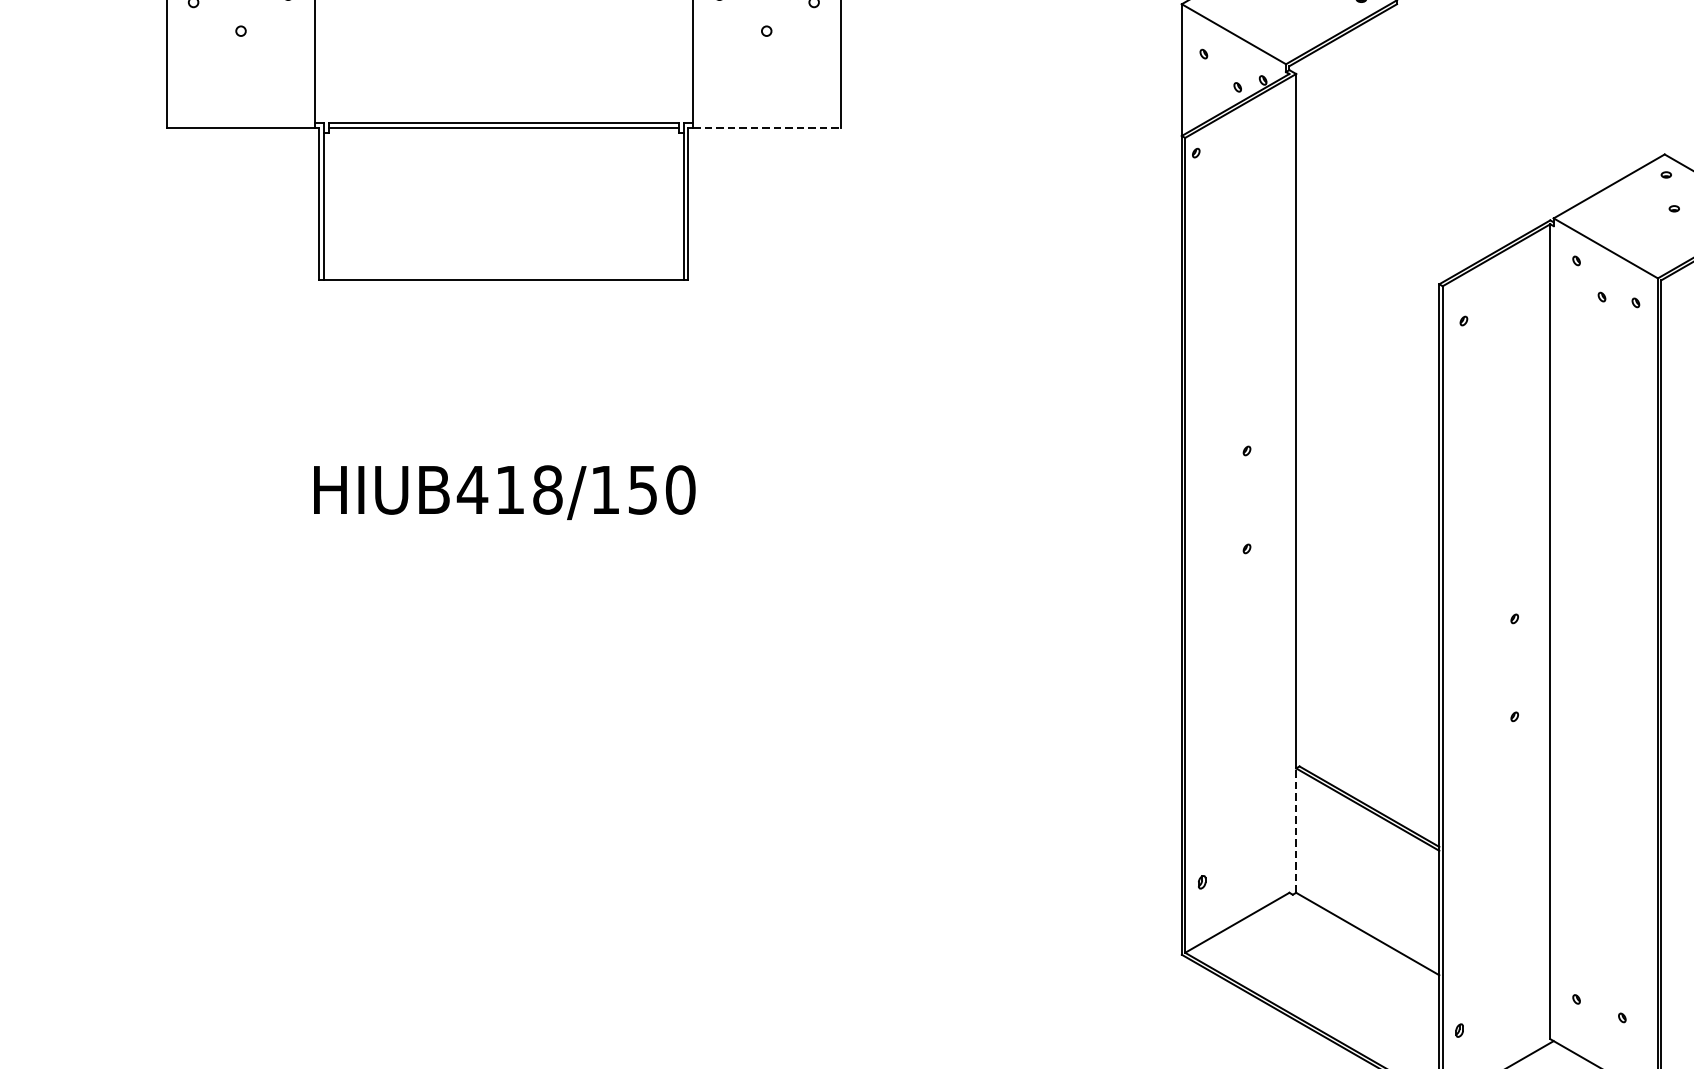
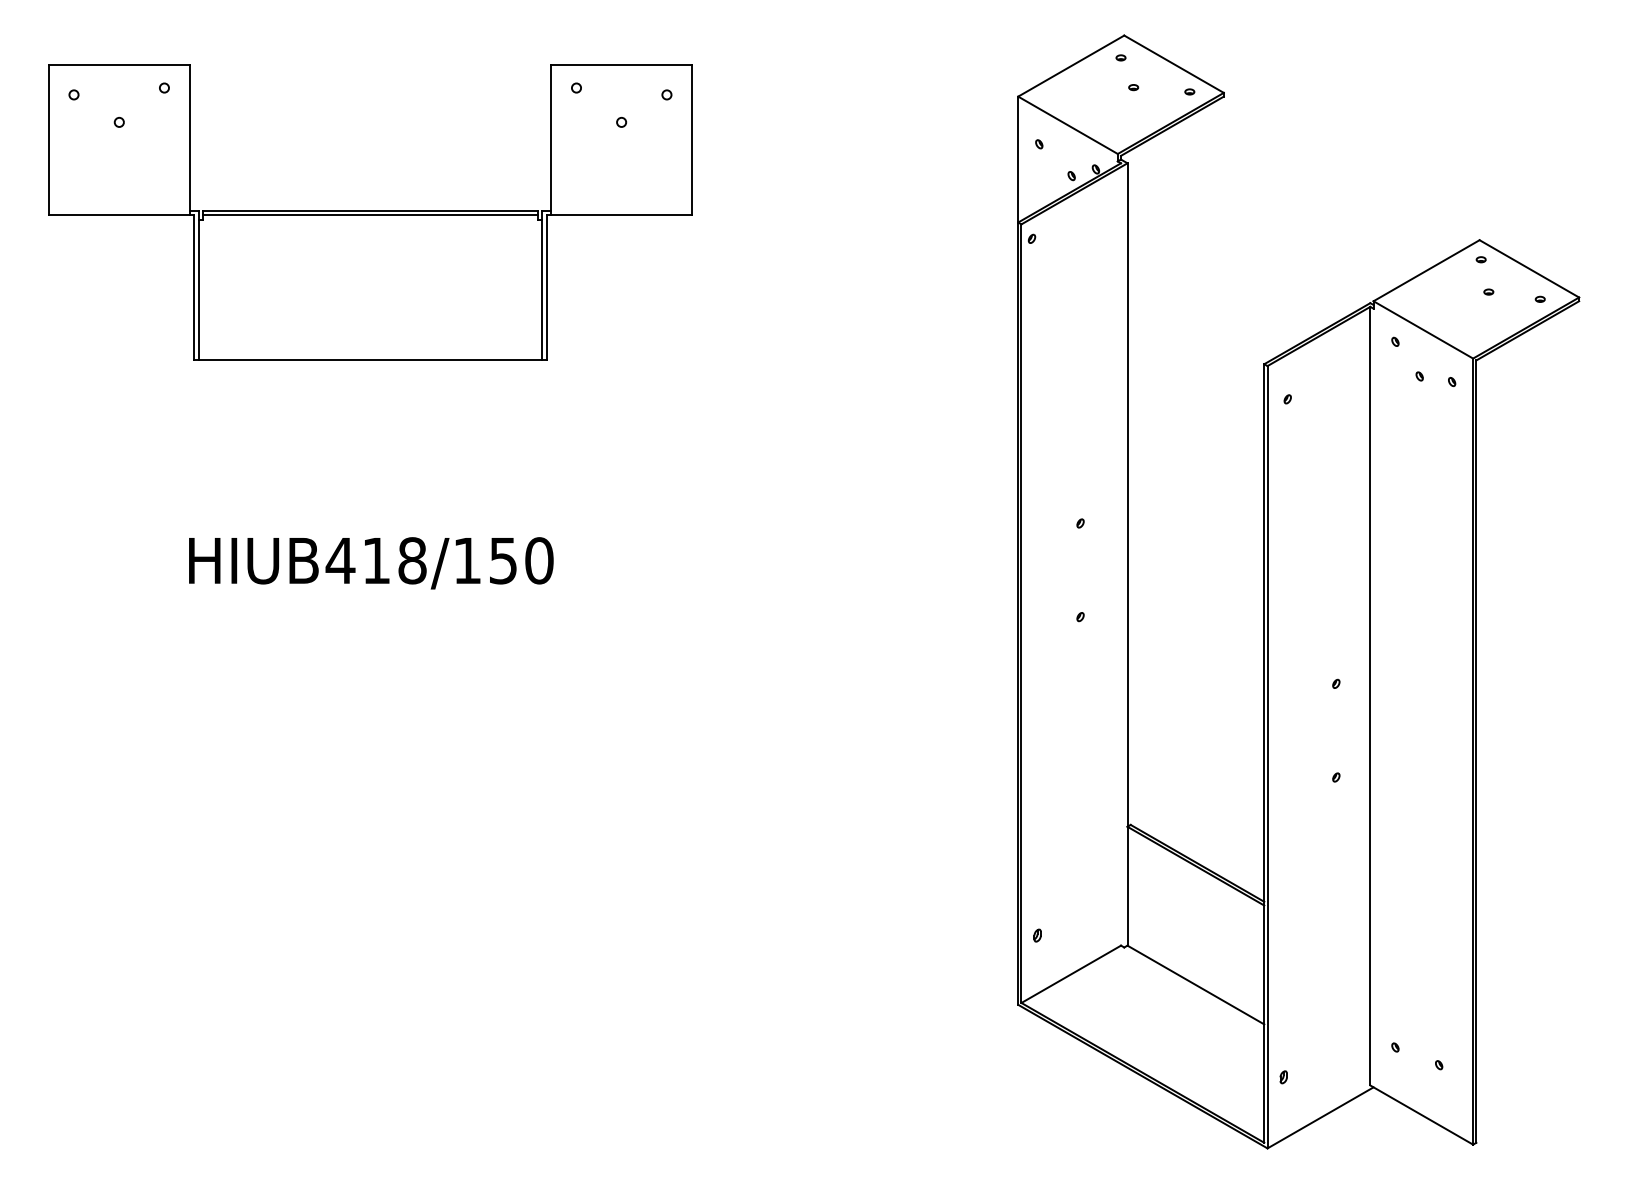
line: (767, 128) -> (622, 215), dashed -> solid
line: (1296, 829) -> (1127, 885), dashed -> solid

